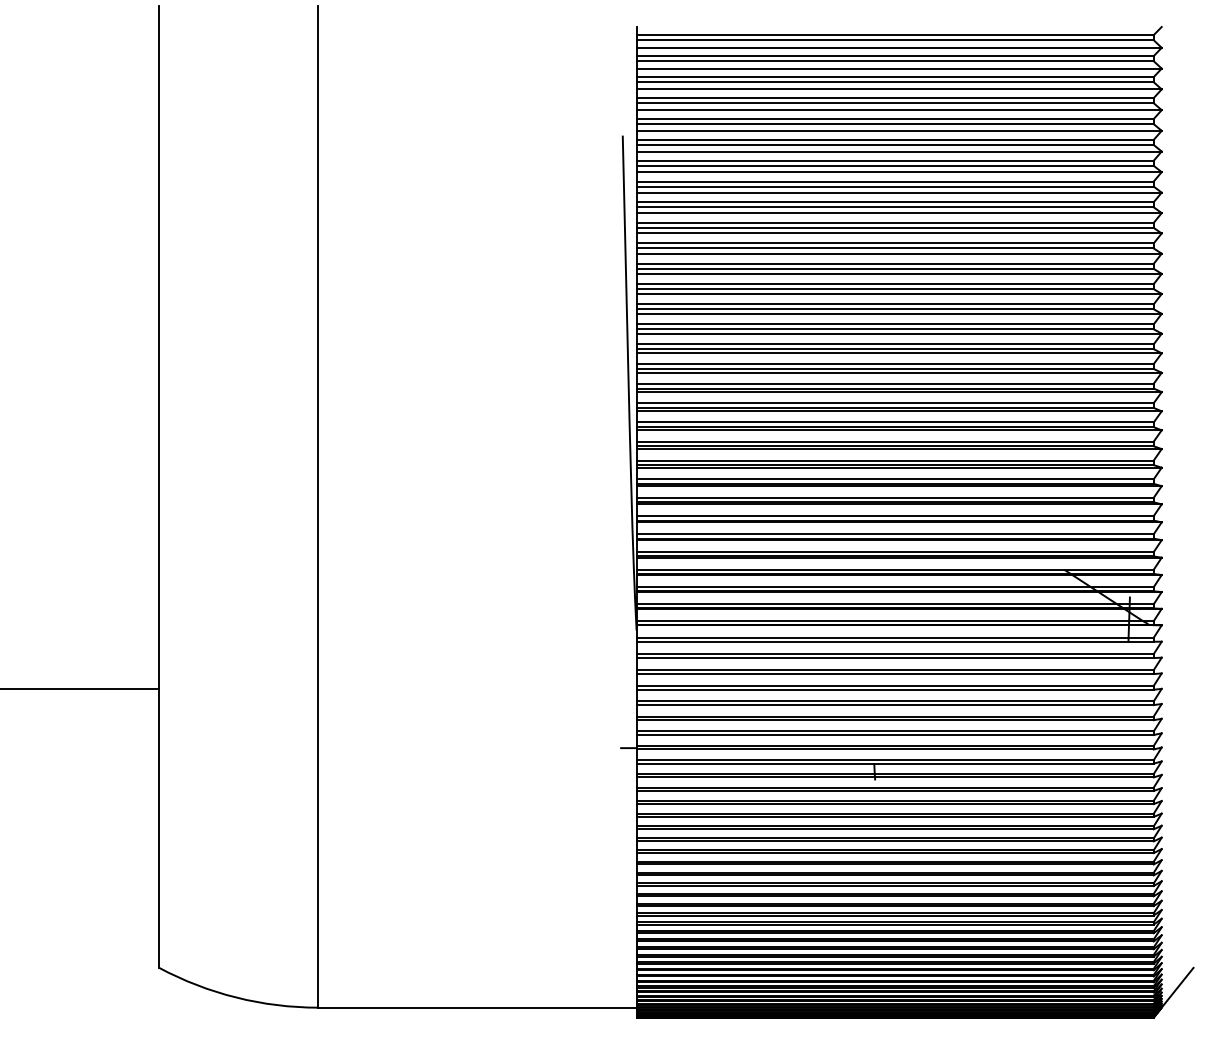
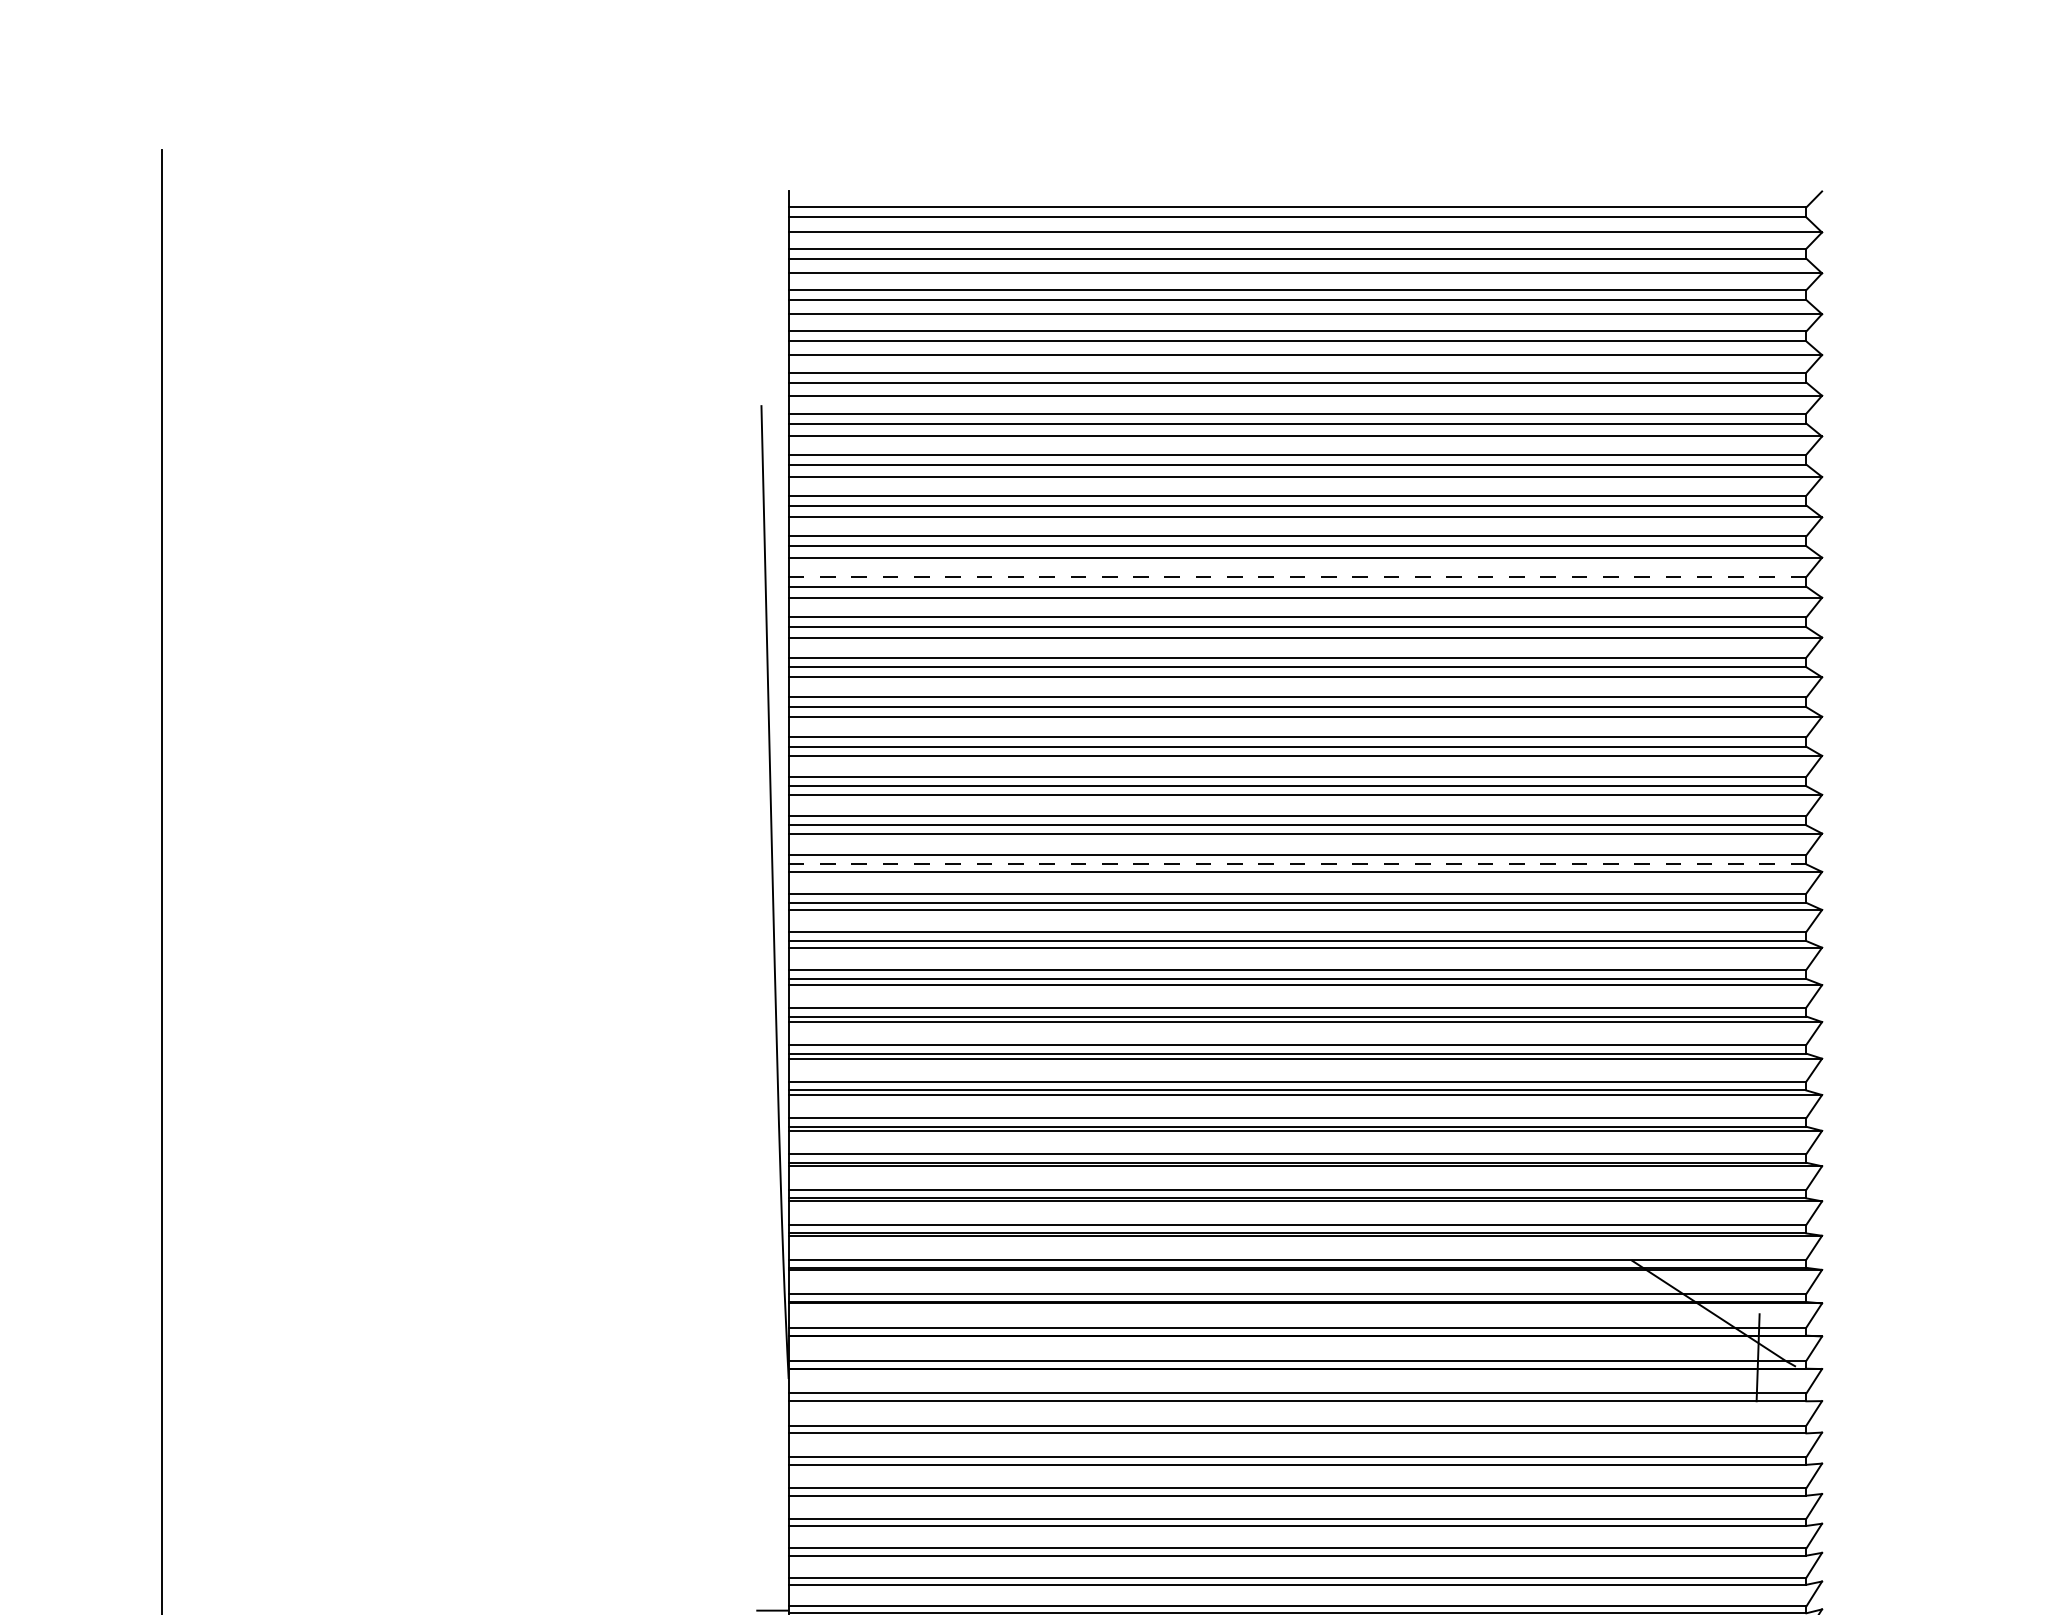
line: (895, 222) -> (1298, 576), solid -> dashed
line: (895, 368) -> (1298, 863), solid -> dashed

